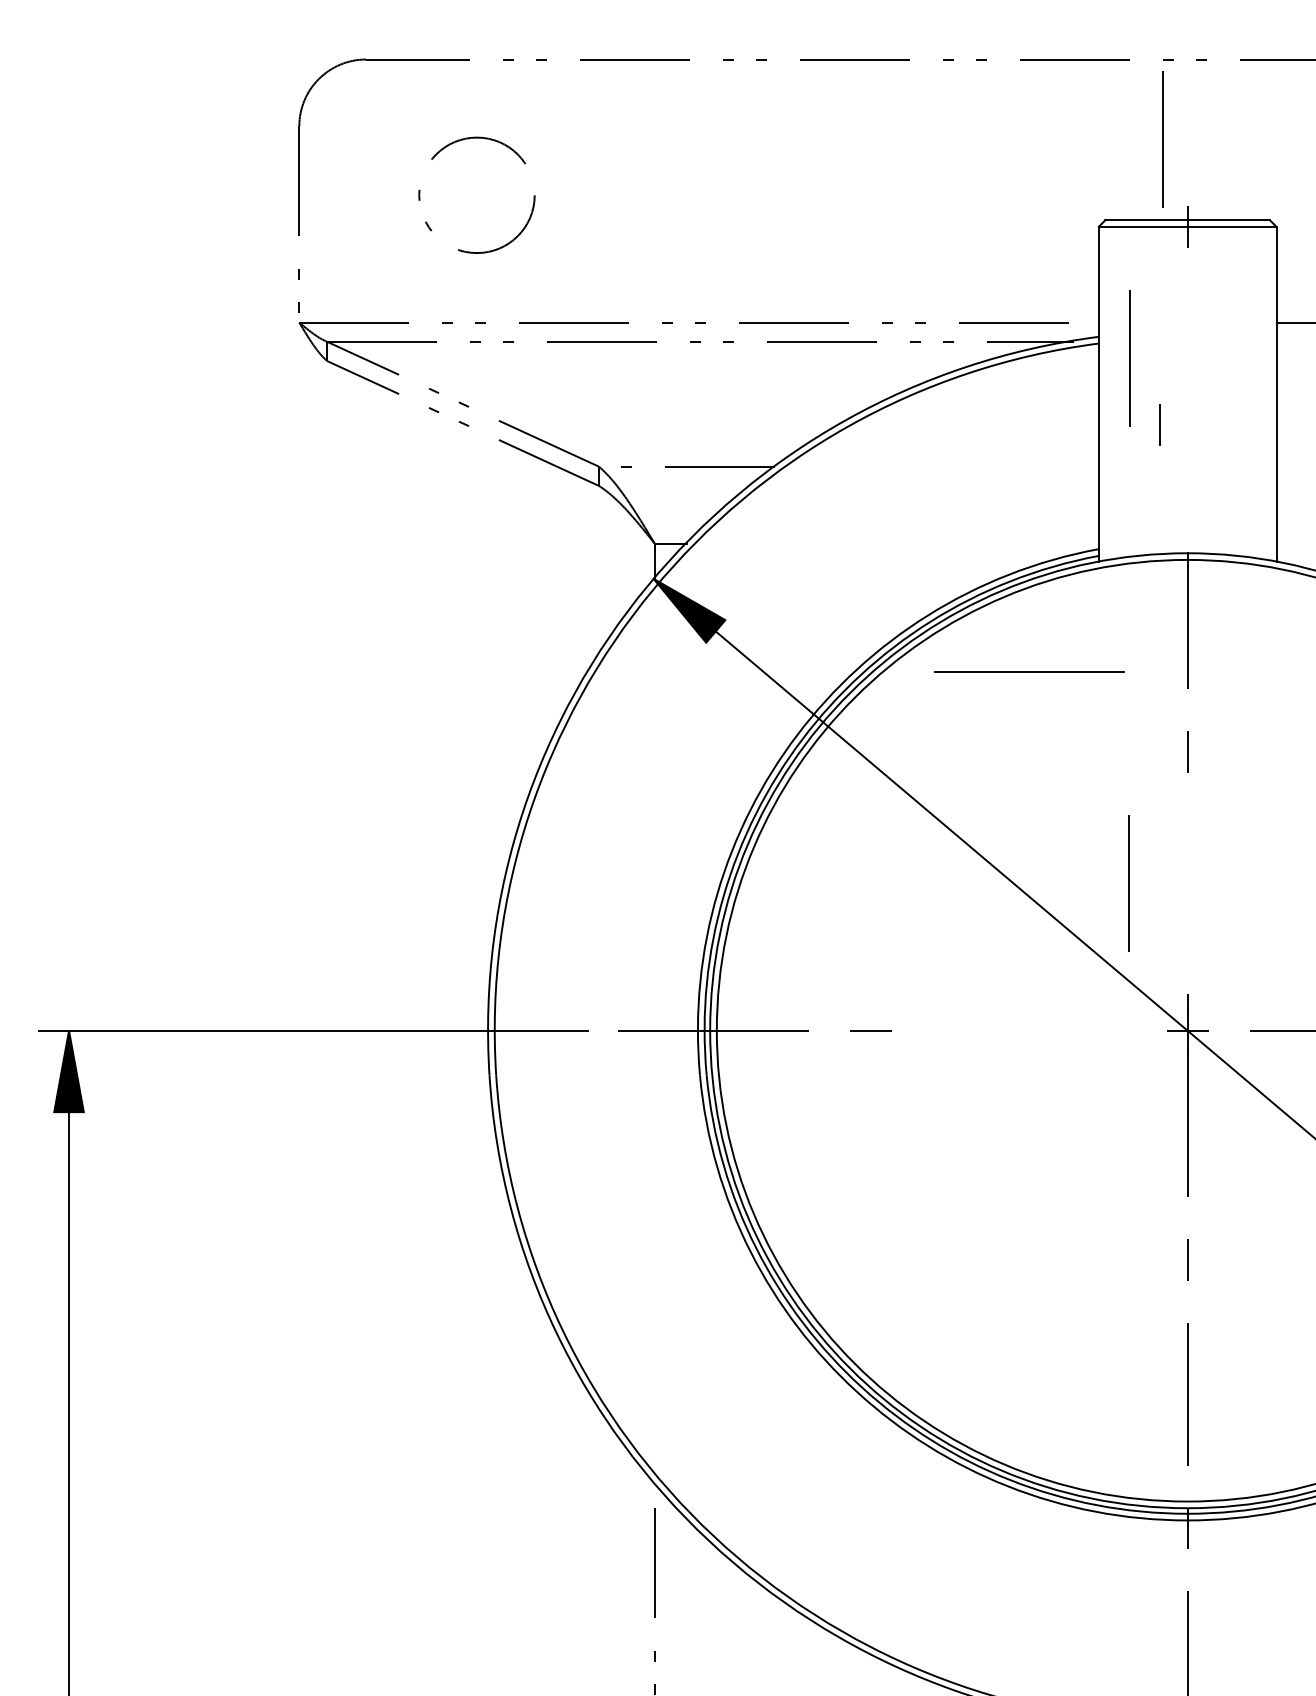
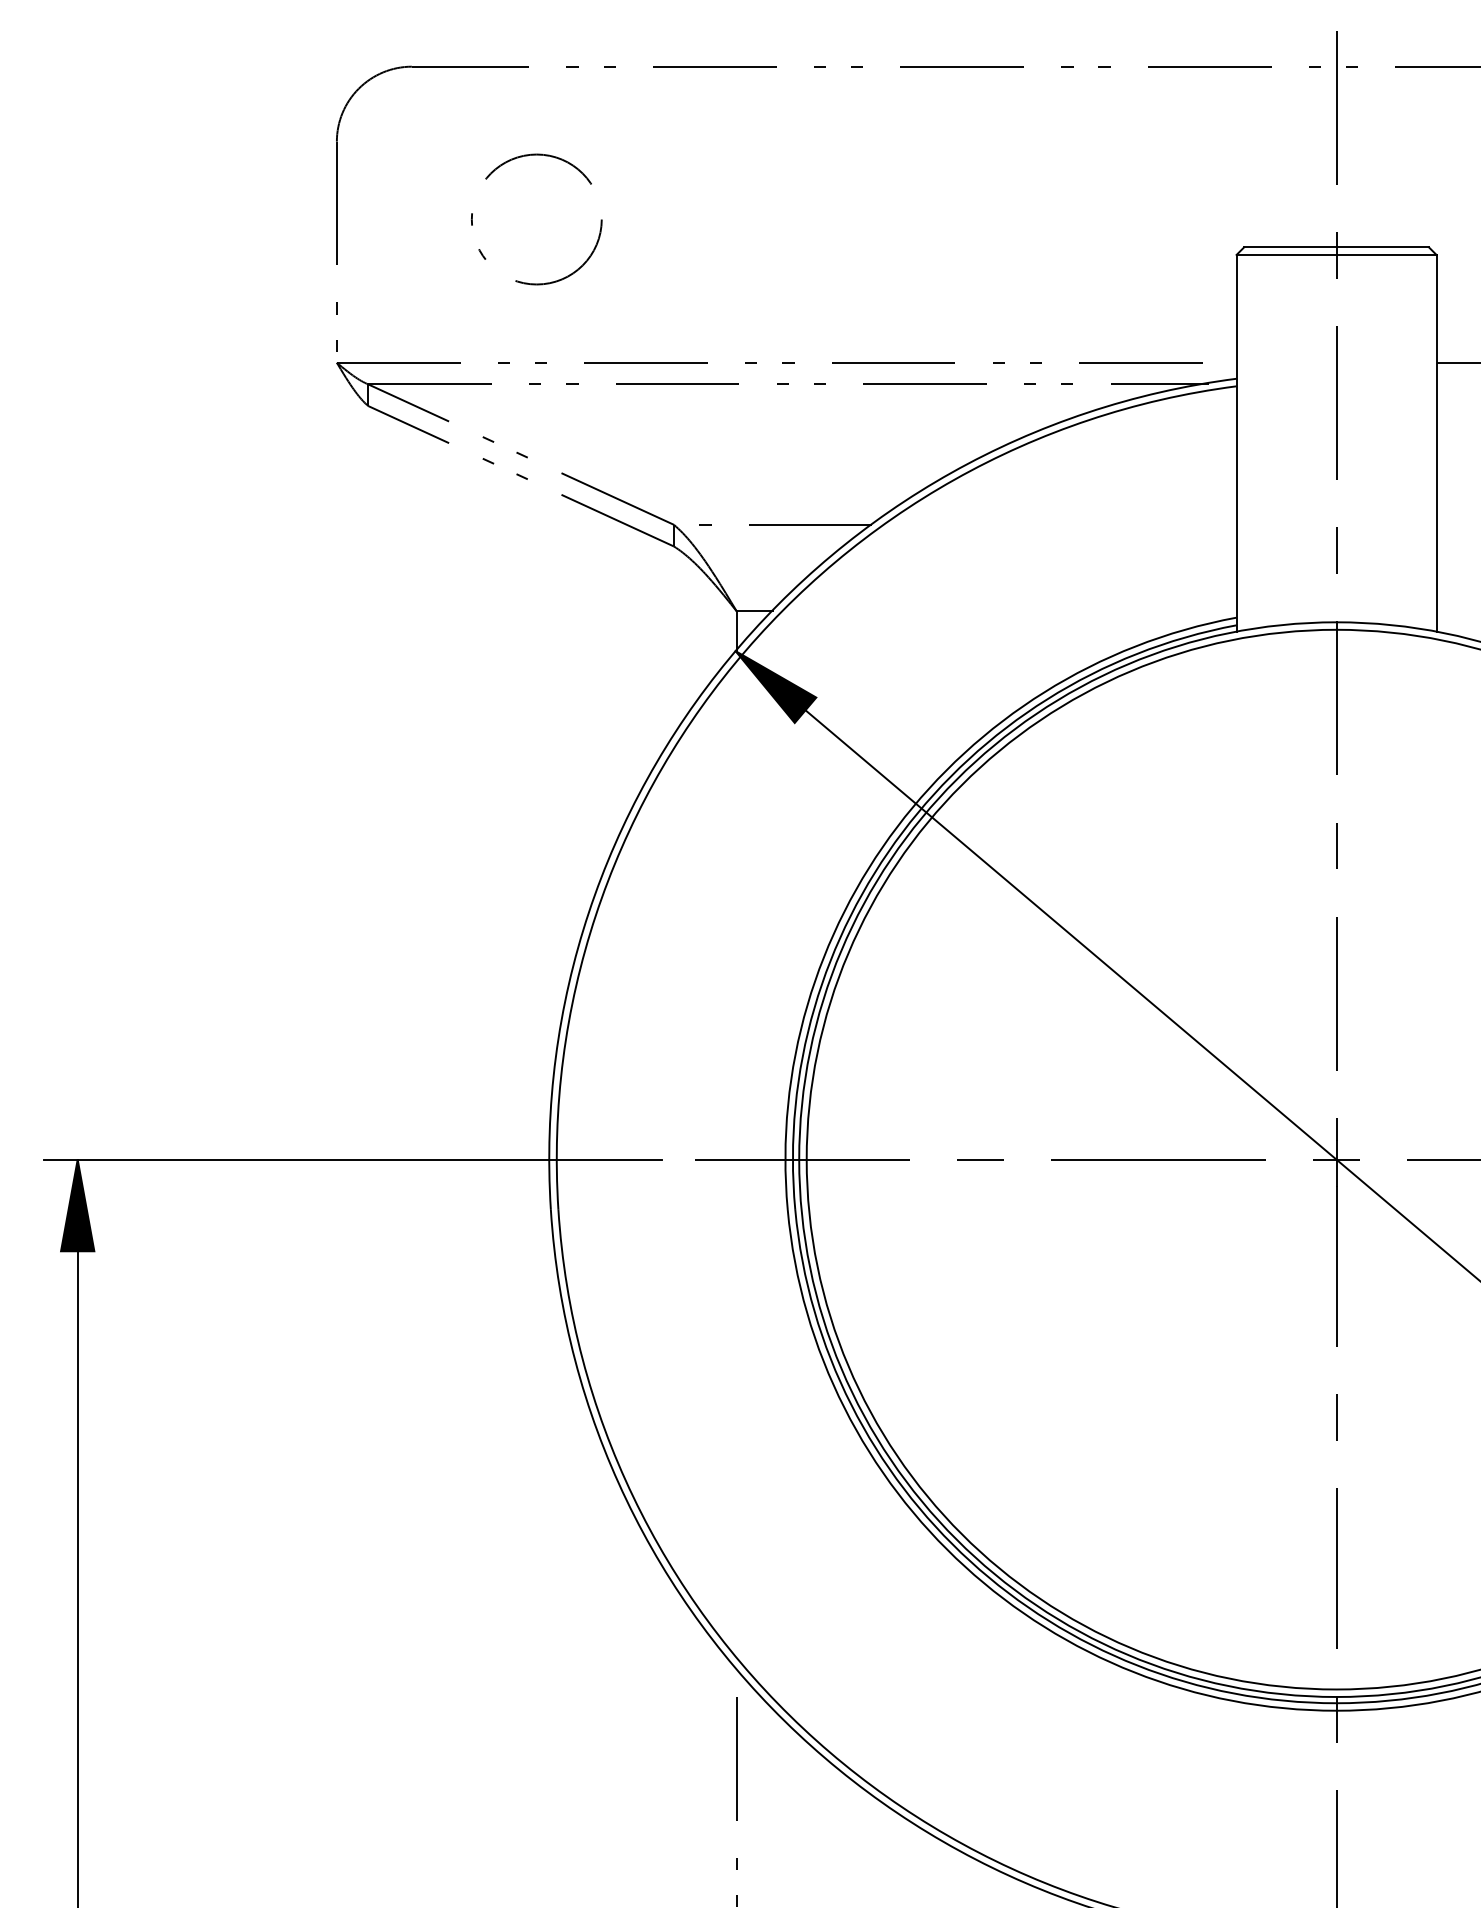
line: (1162, 139) -> (1336, 107), moved
line: (1129, 357) -> (1336, 402), moved
line: (1160, 424) -> (1336, 550), moved
line: (1029, 671) -> (1158, 1159), moved
line: (1128, 883) -> (1336, 993), moved

